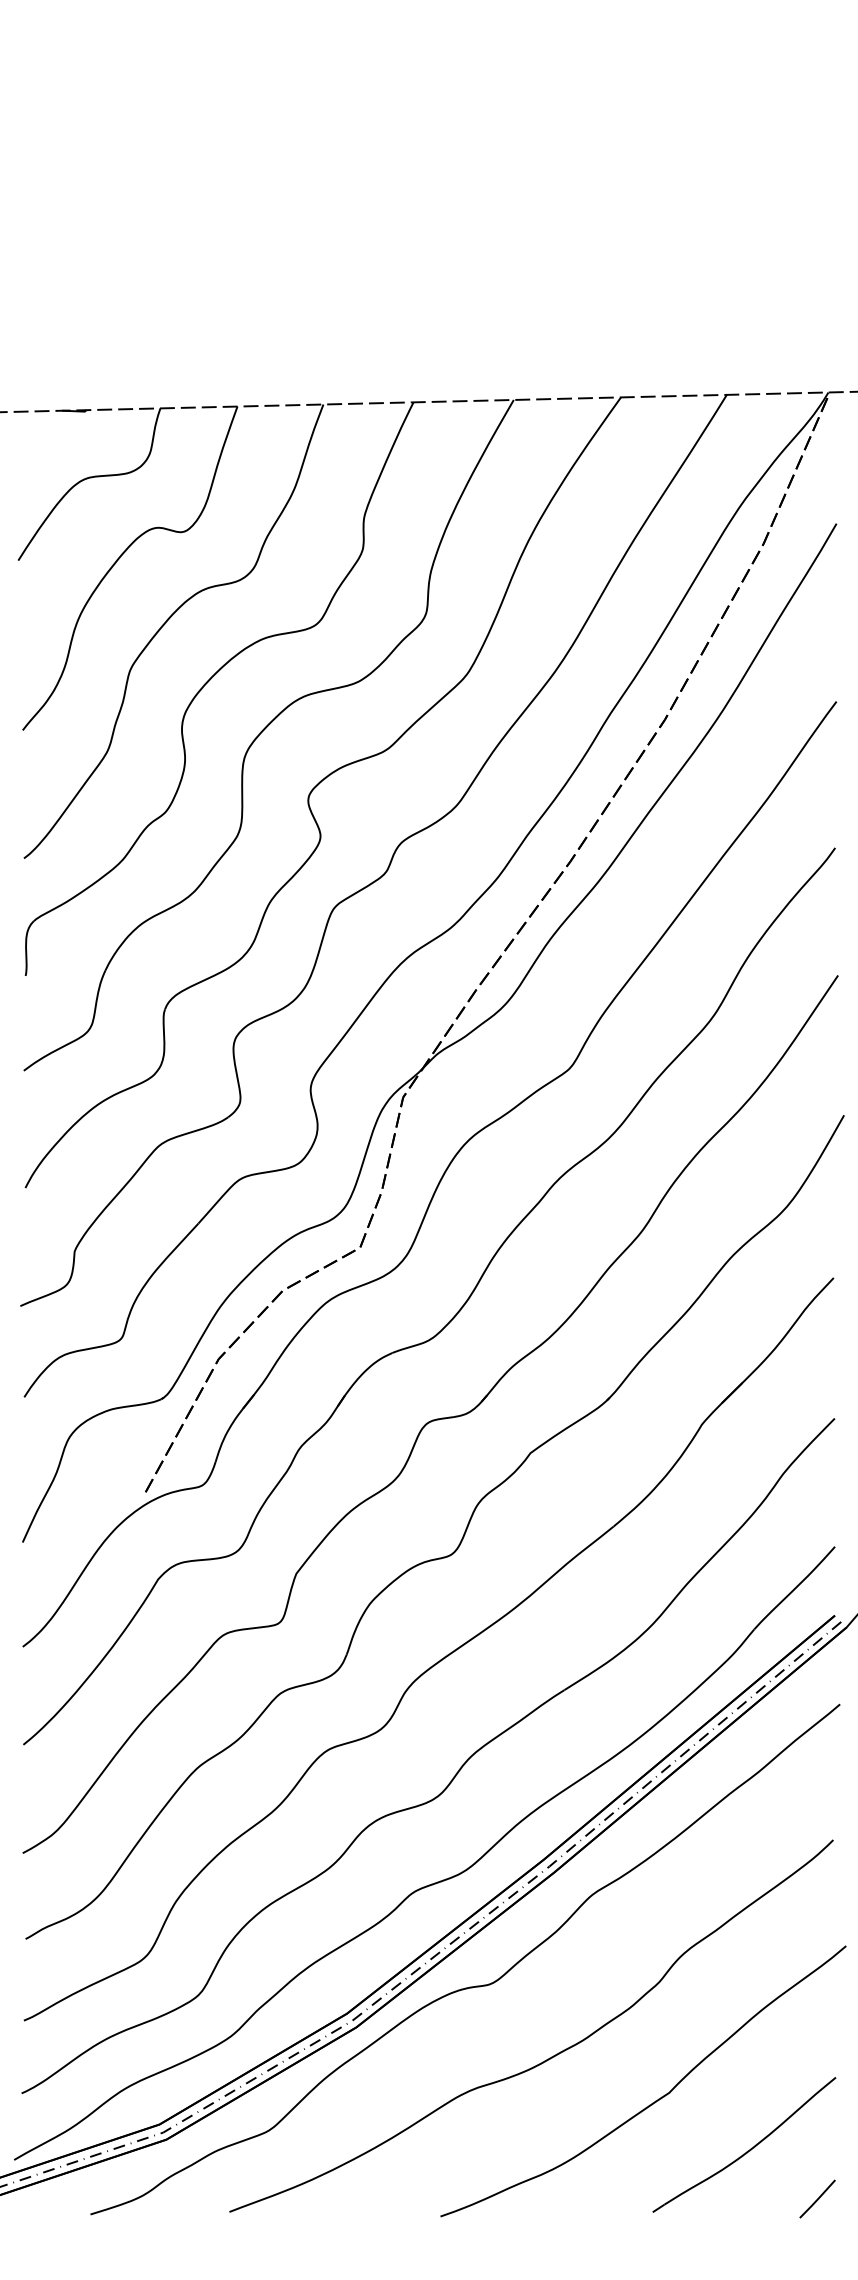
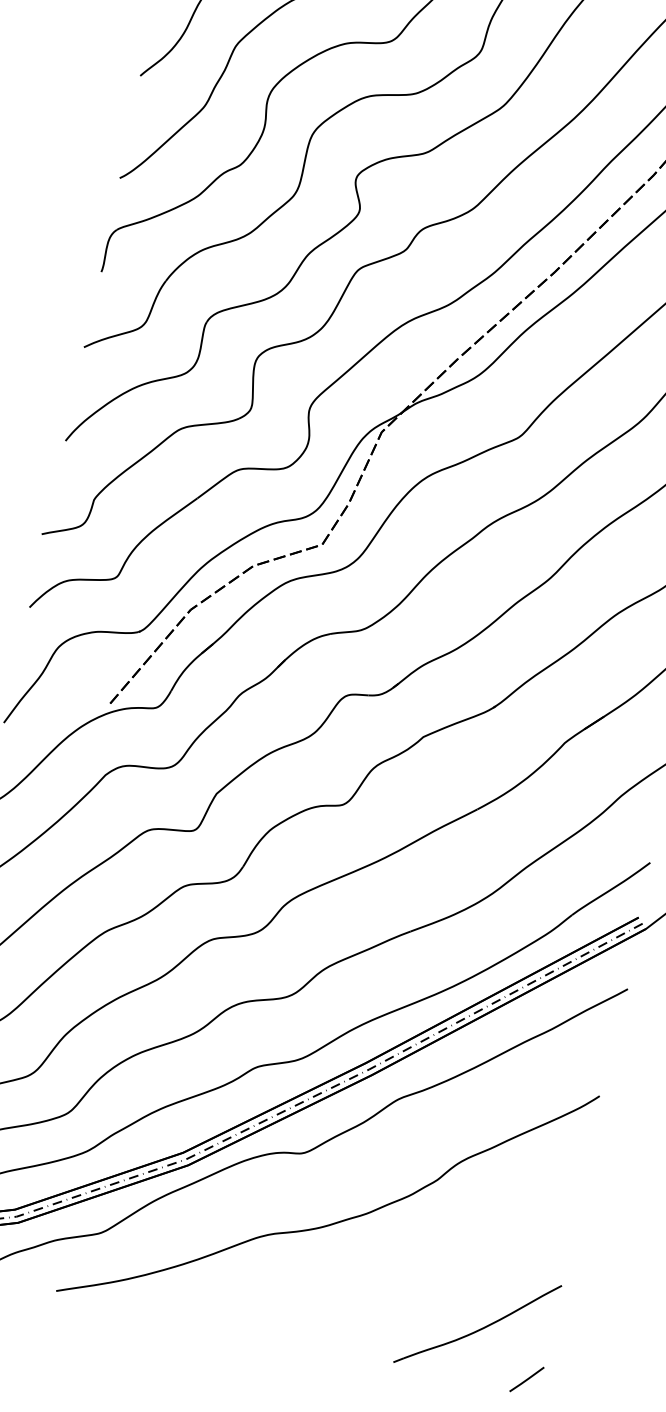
curve: (655, 2100) -> (414, 1273), removed

